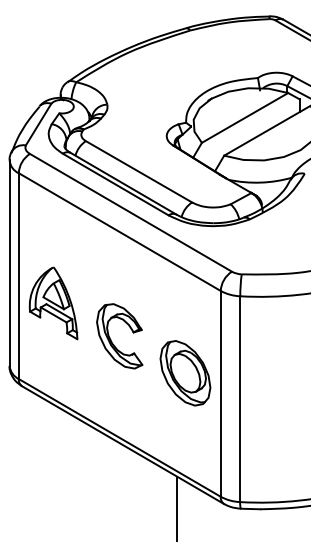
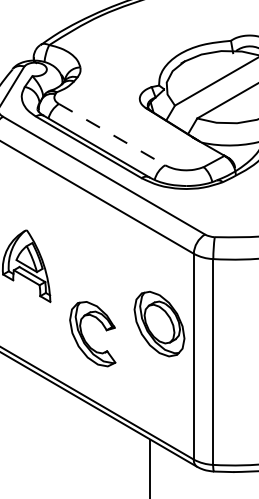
line: (139, 172) -> (112, 135), solid -> dashed
part: (111, 339) -> (84, 337), moved
part: (185, 373) -> (159, 324), moved

